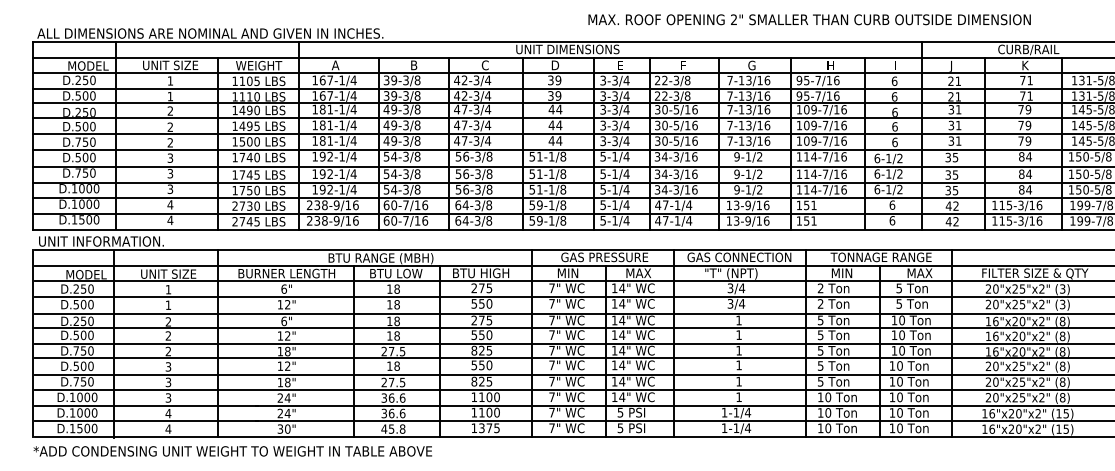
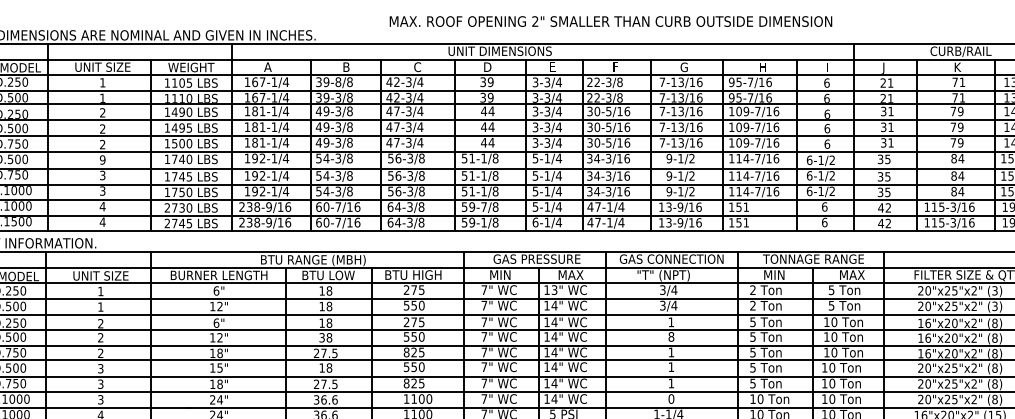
text: (809, 19) -> (610, 21), moved
text: (405, 80) -> (337, 82), 39-3/8 -> 39-8/8
text: (170, 157) -> (102, 159), 3 -> 9
text: (551, 205) -> (483, 207), 59-1/8 -> 59-7/8
text: (603, 220) -> (535, 222), 5-1/4 -> 6-1/4
text: (622, 288) -> (554, 290), 14" -> 13"
text: (738, 334) -> (670, 336), 1 -> 8
text: (389, 335) -> (321, 337), 18 -> 38
text: (287, 365) -> (219, 367), 12" -> 15"
text: (739, 397) -> (671, 399), 1 -> 0

